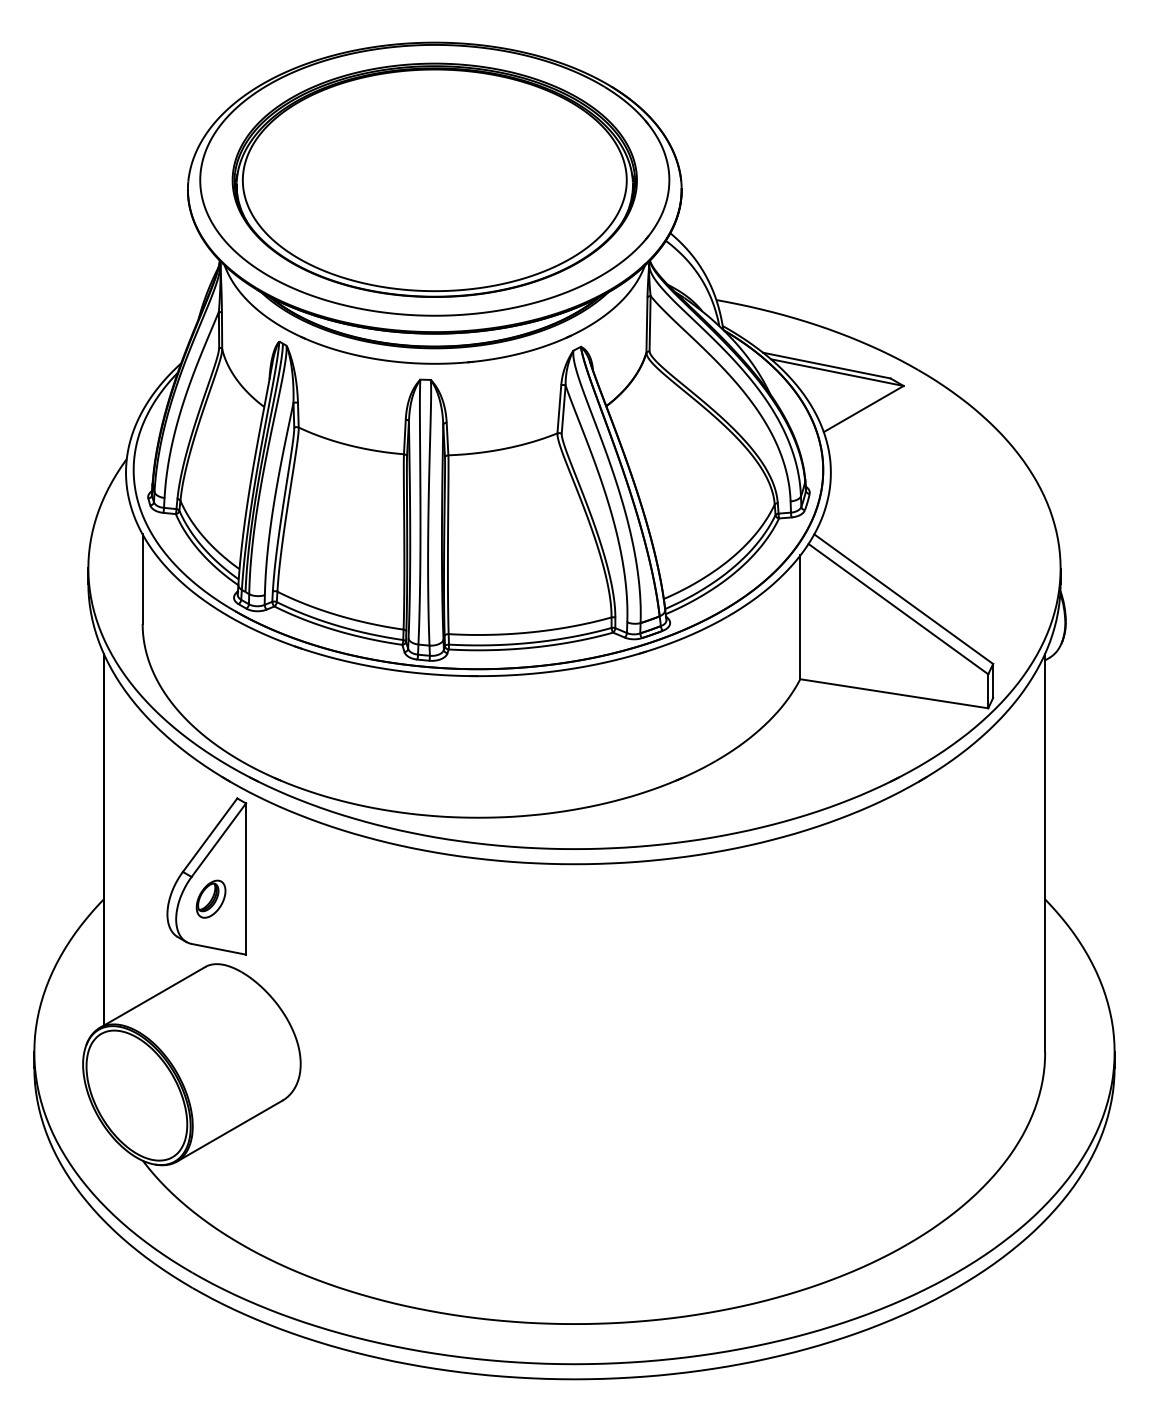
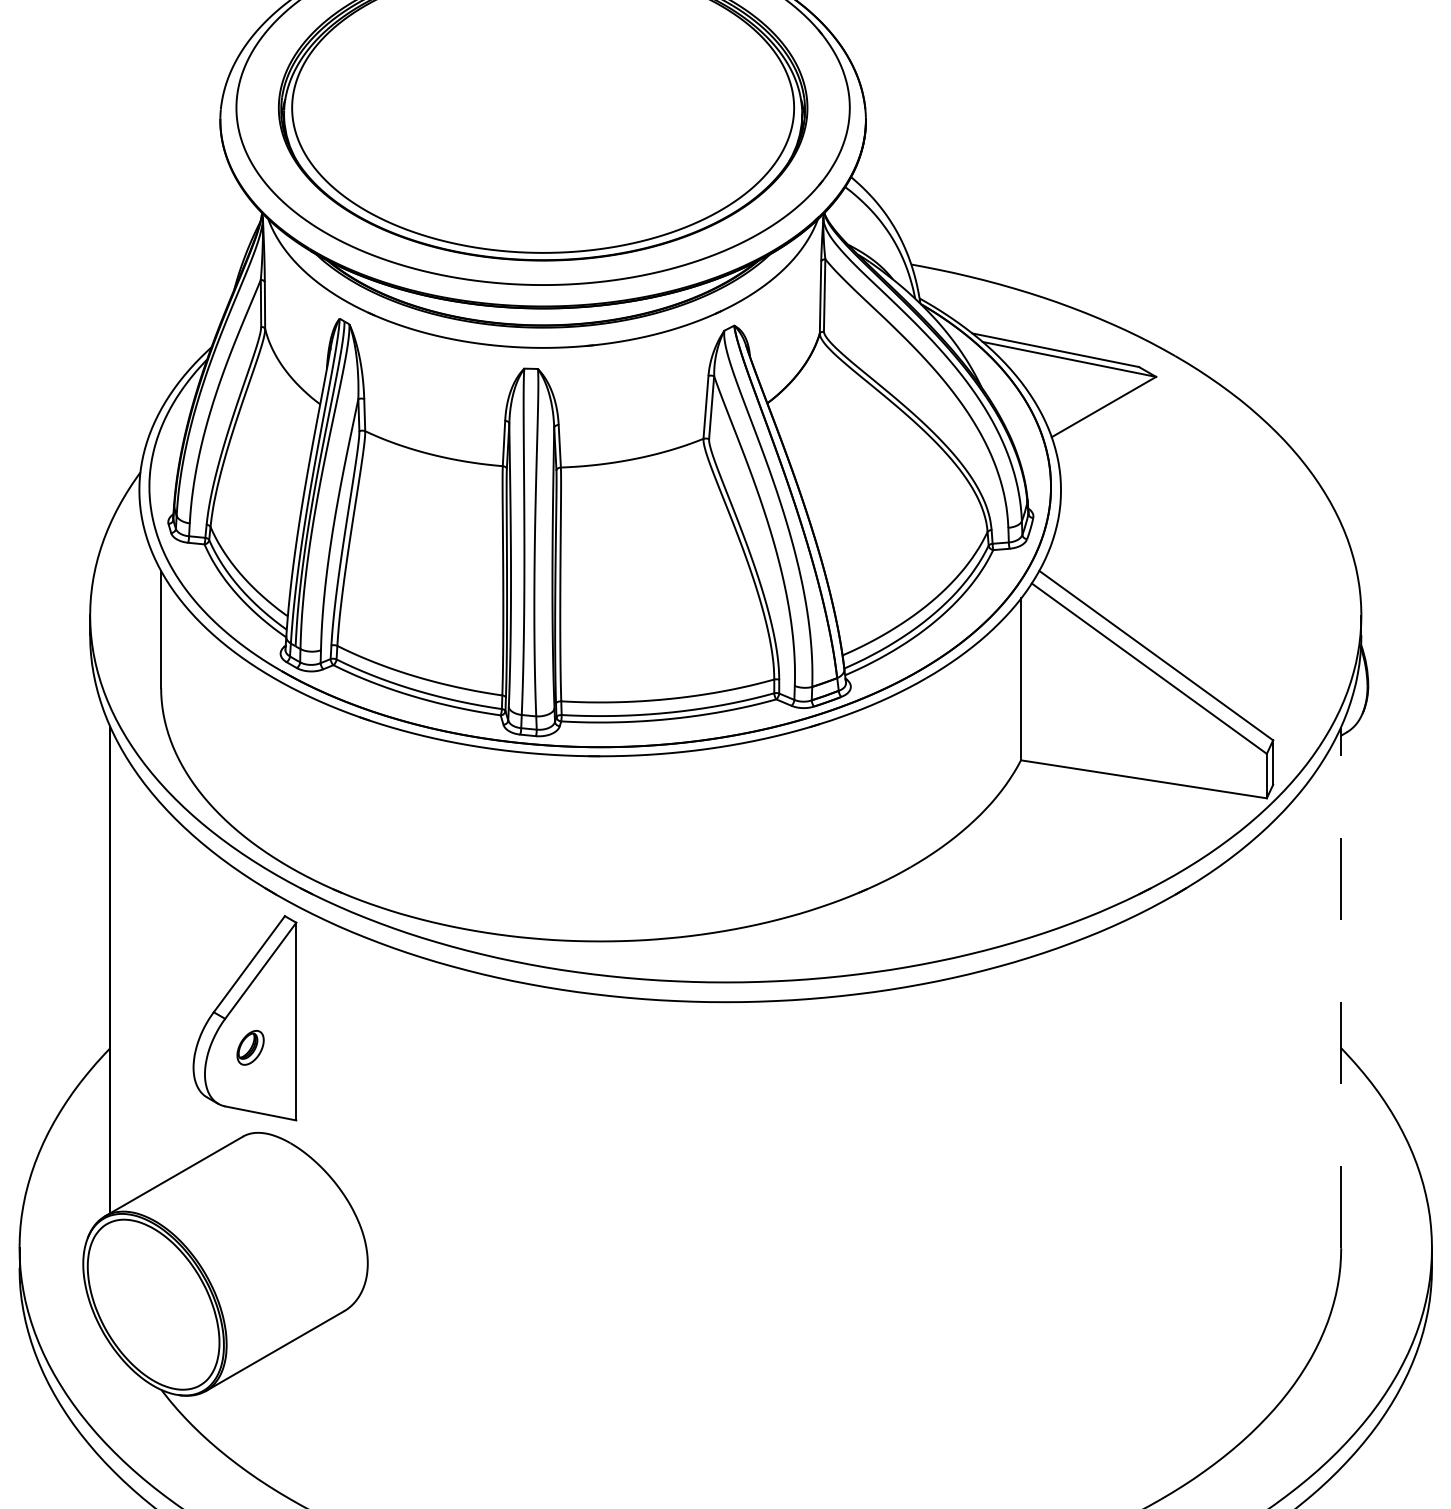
line: (1045, 852) -> (1341, 986), solid -> dashed
part: (210, 898) -> (249, 1047), size x0.7

